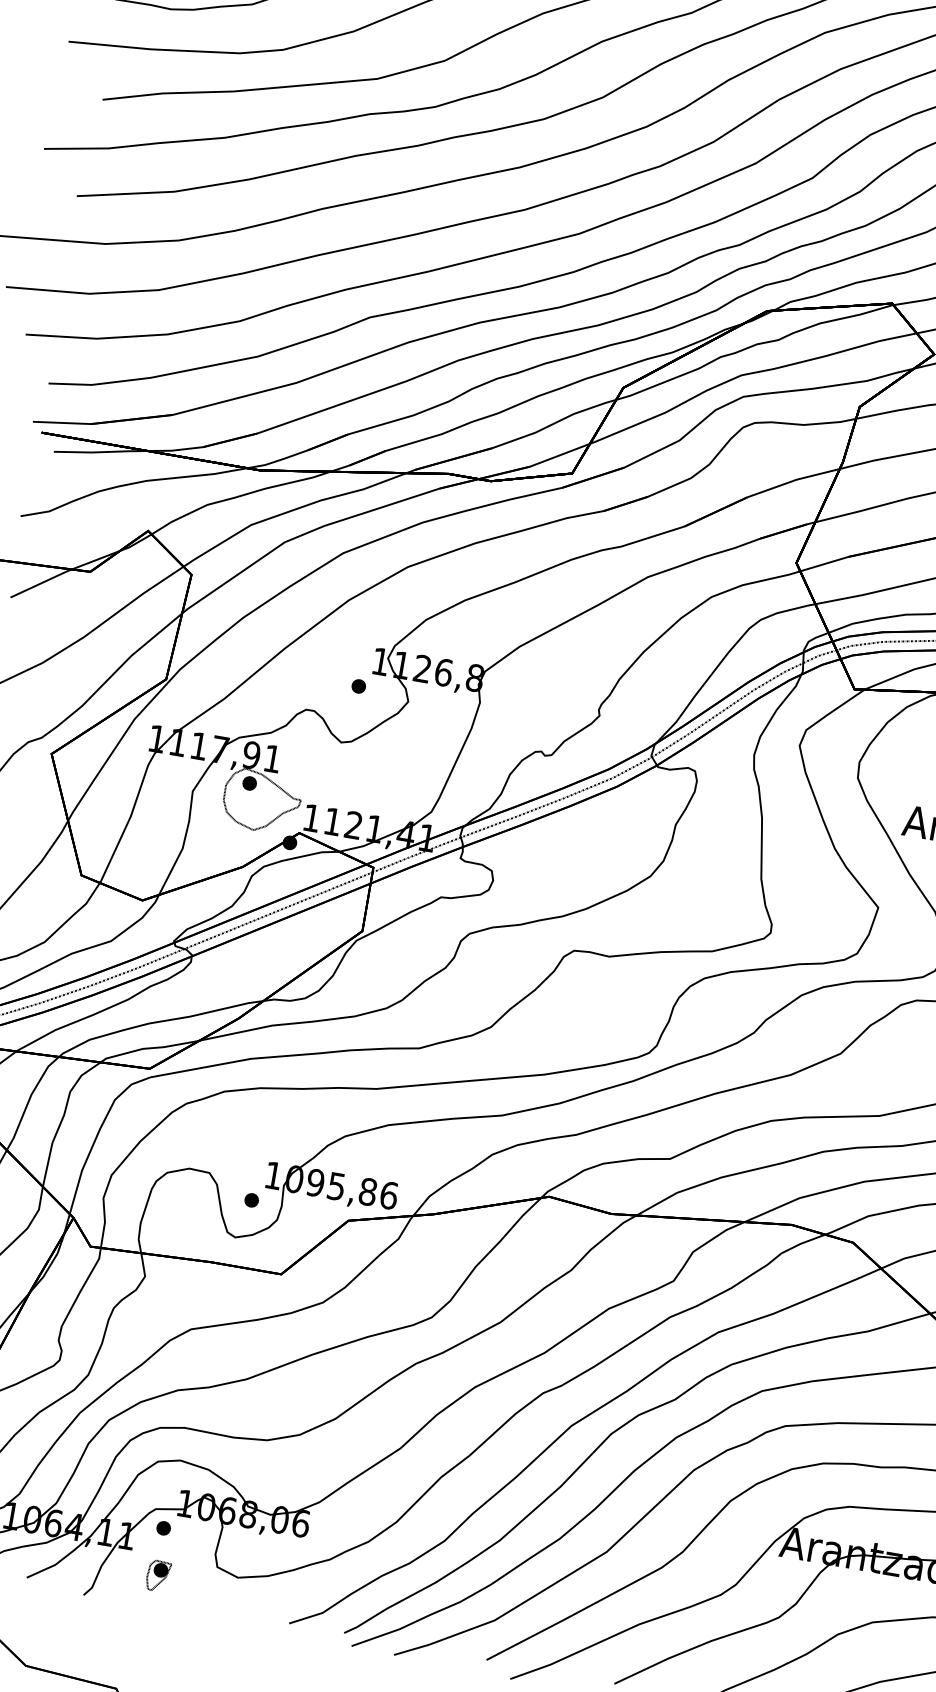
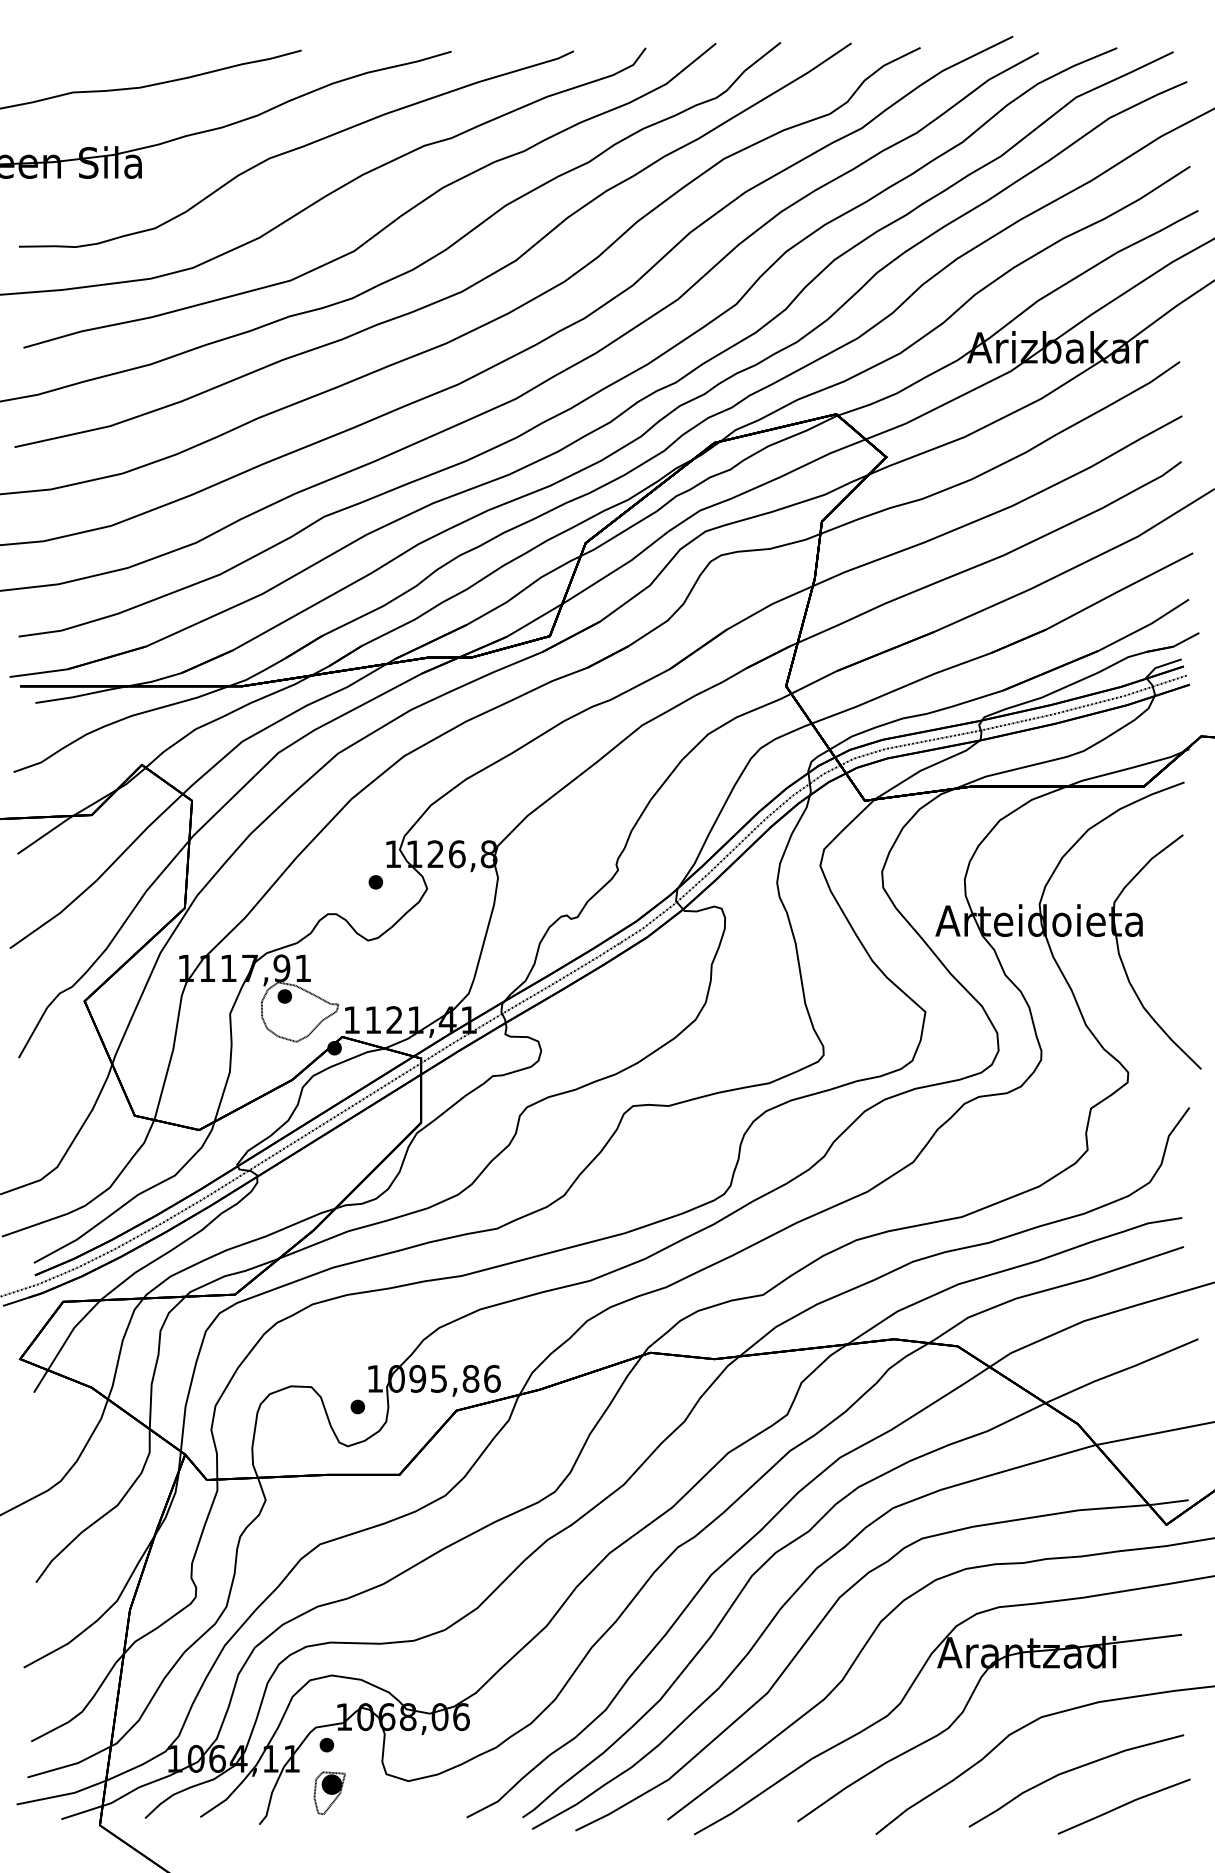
part: (158, 1575) -> (329, 1792), size x1.4

